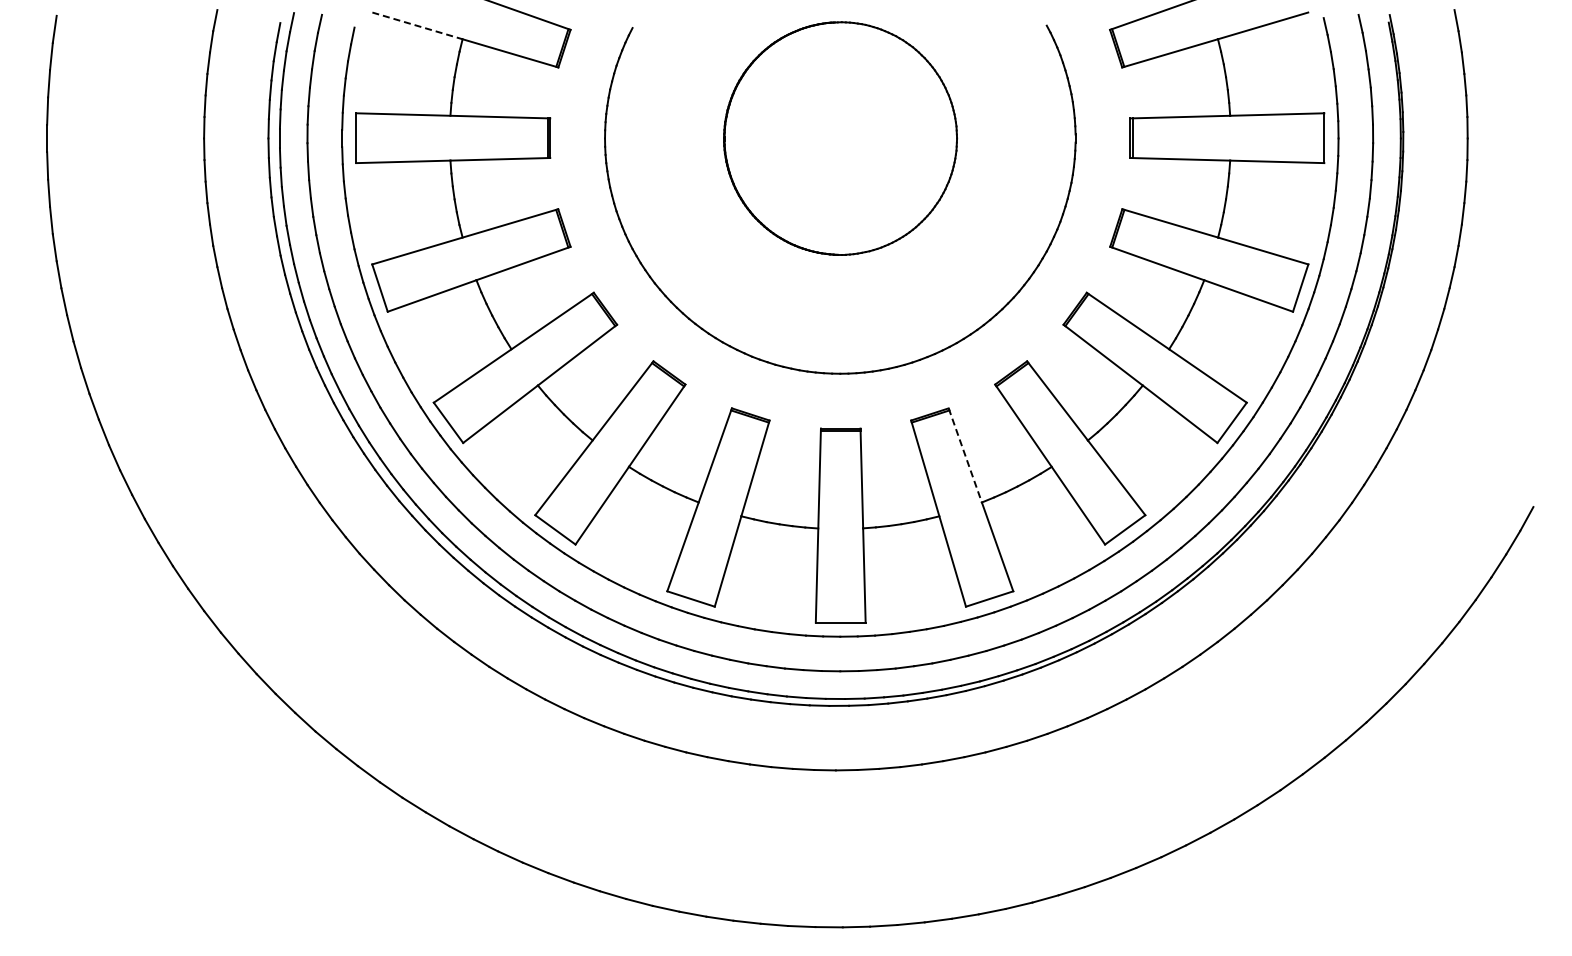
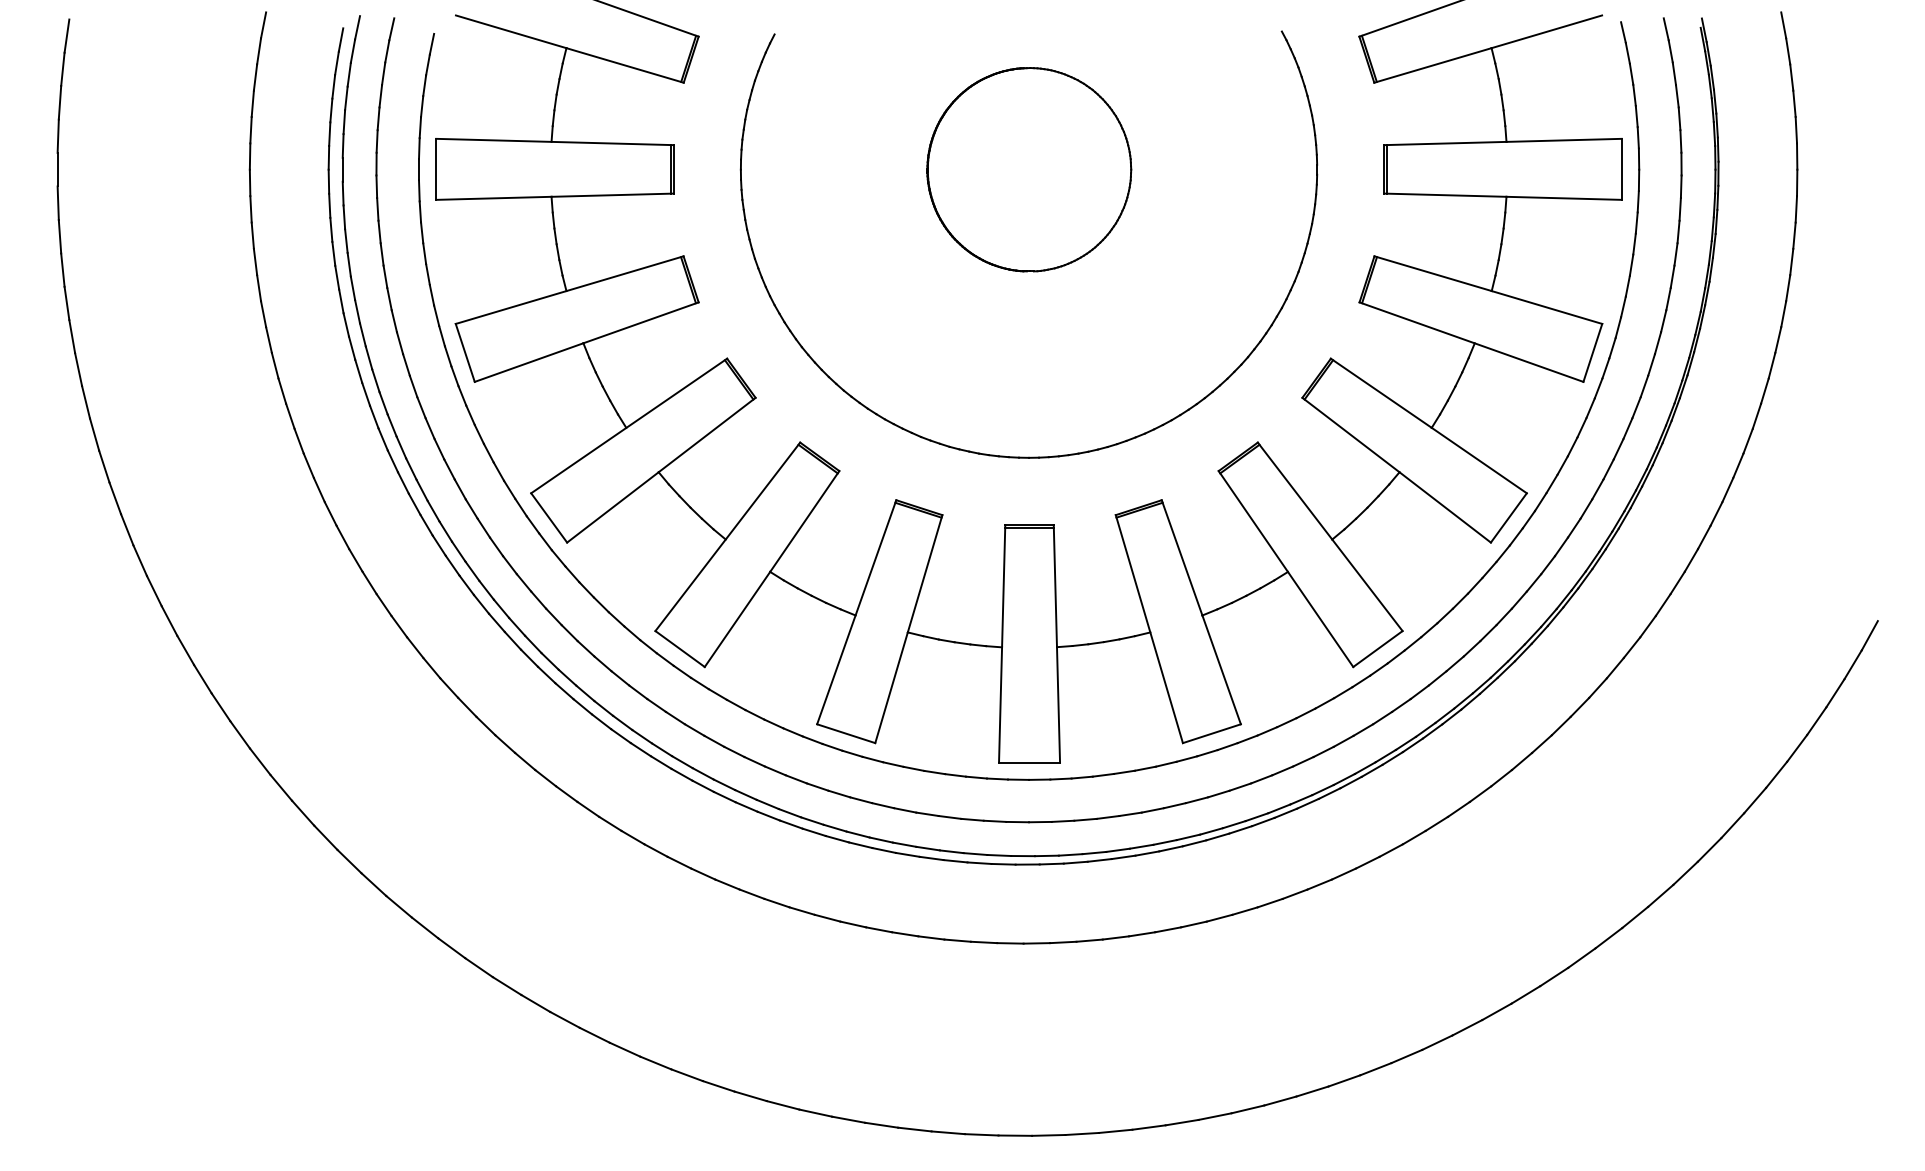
line: (417, 26) -> (511, 32), dashed -> solid
part: (840, 138) -> (1029, 169), size x0.71
line: (965, 455) -> (1182, 557), dashed -> solid

